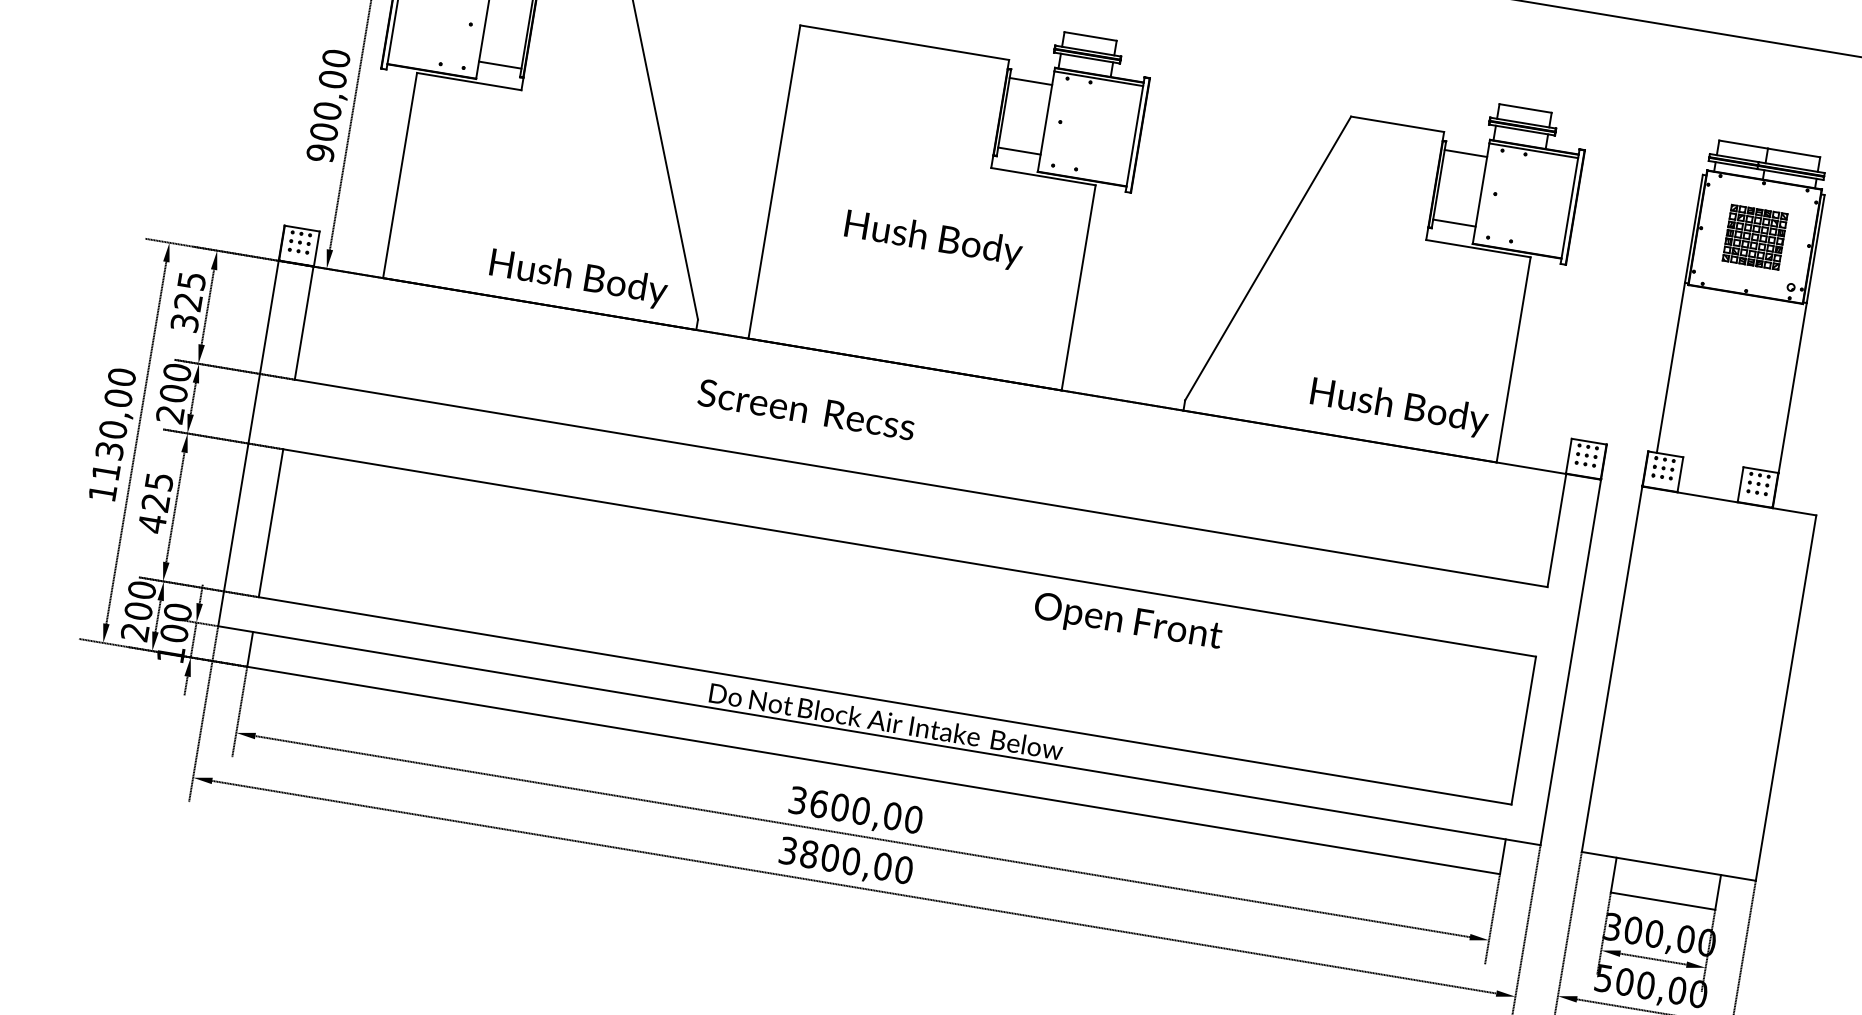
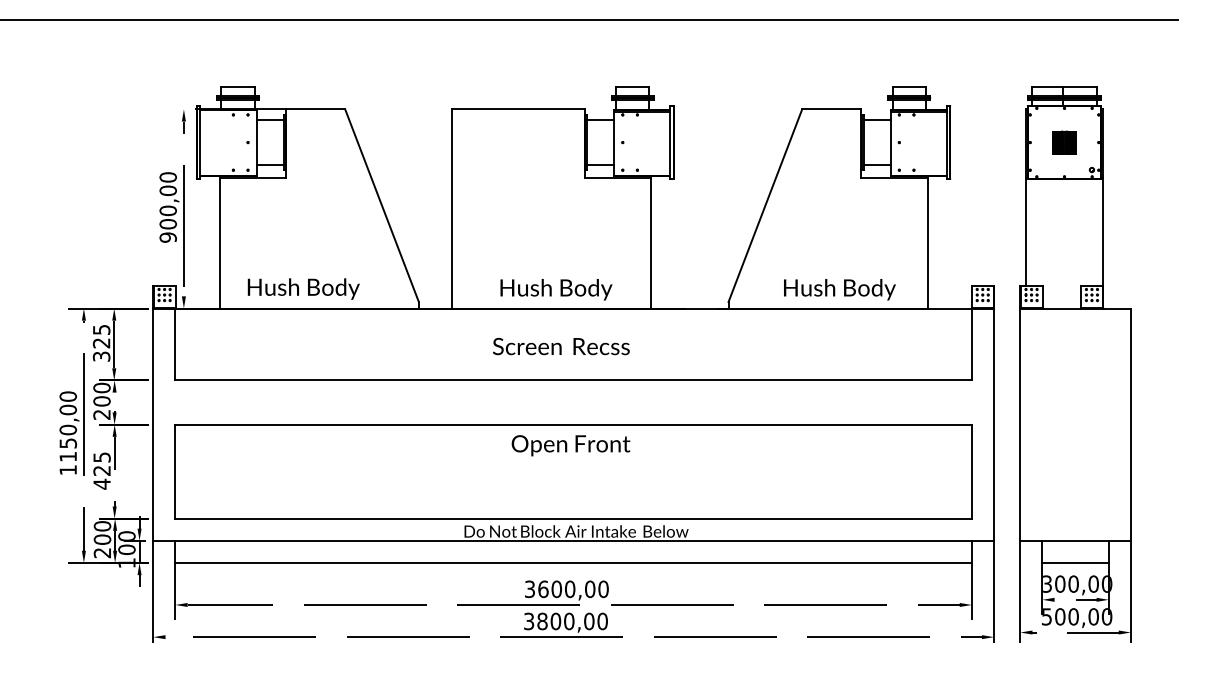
part: (1755, 236) -> (1064, 142), size x0.62
text: (933, 239) -> (556, 289), moved
text: (578, 278) -> (303, 288), moved
text: (1398, 407) -> (839, 289), moved
text: (806, 409) -> (561, 346), moved
text: (108, 449) -> (67, 442), 1130,00 -> 1150,00
text: (1127, 622) -> (570, 445), moved

